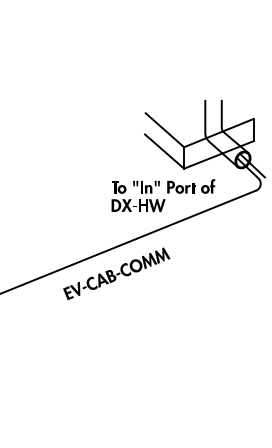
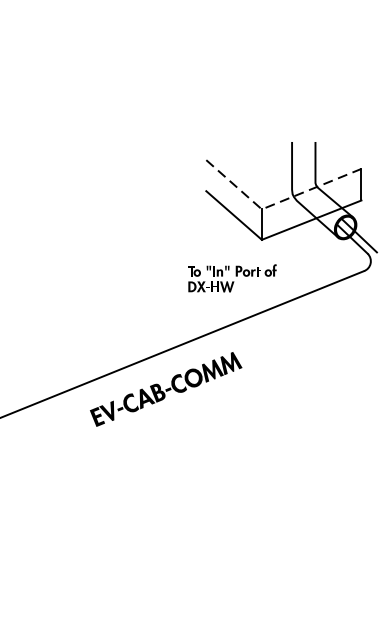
line: (194, 143) -> (276, 204), solid -> dashed
part: (163, 195) -> (232, 277), size x0.6

